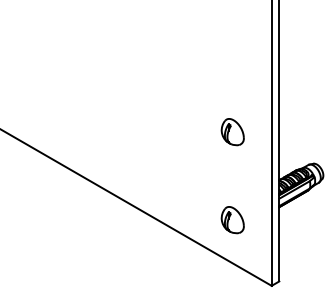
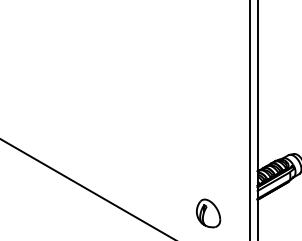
part: (232, 132) -> (208, 120), removed

